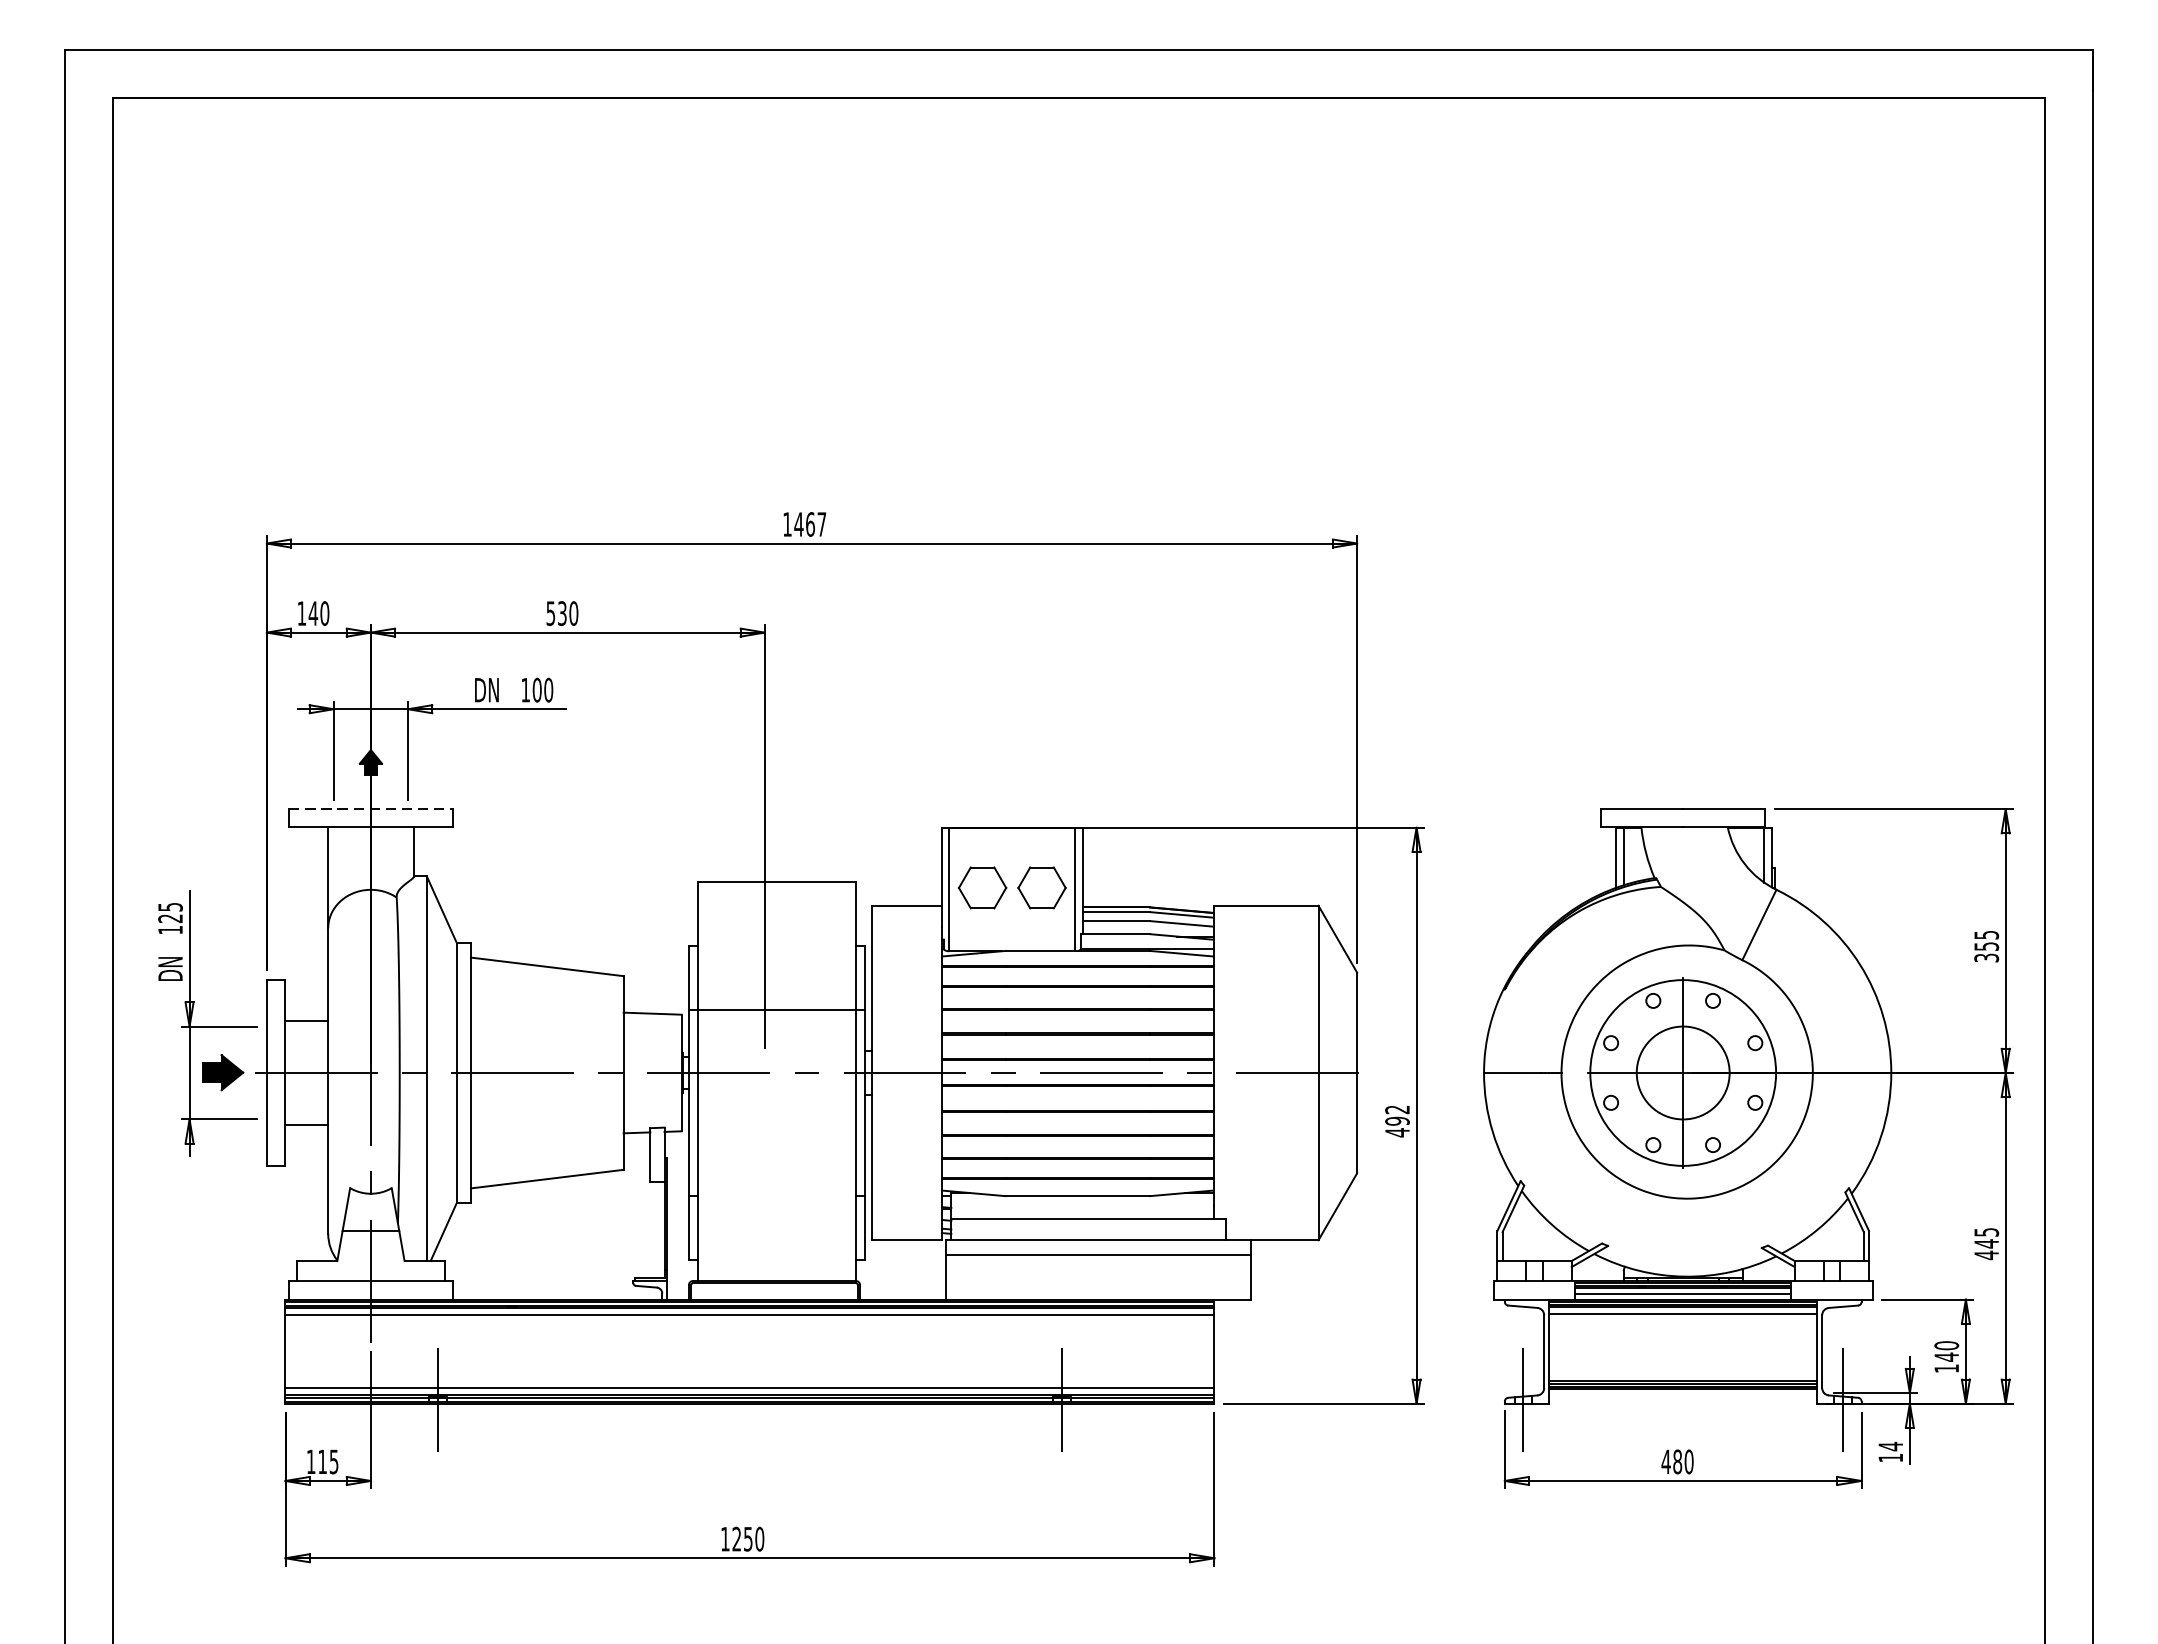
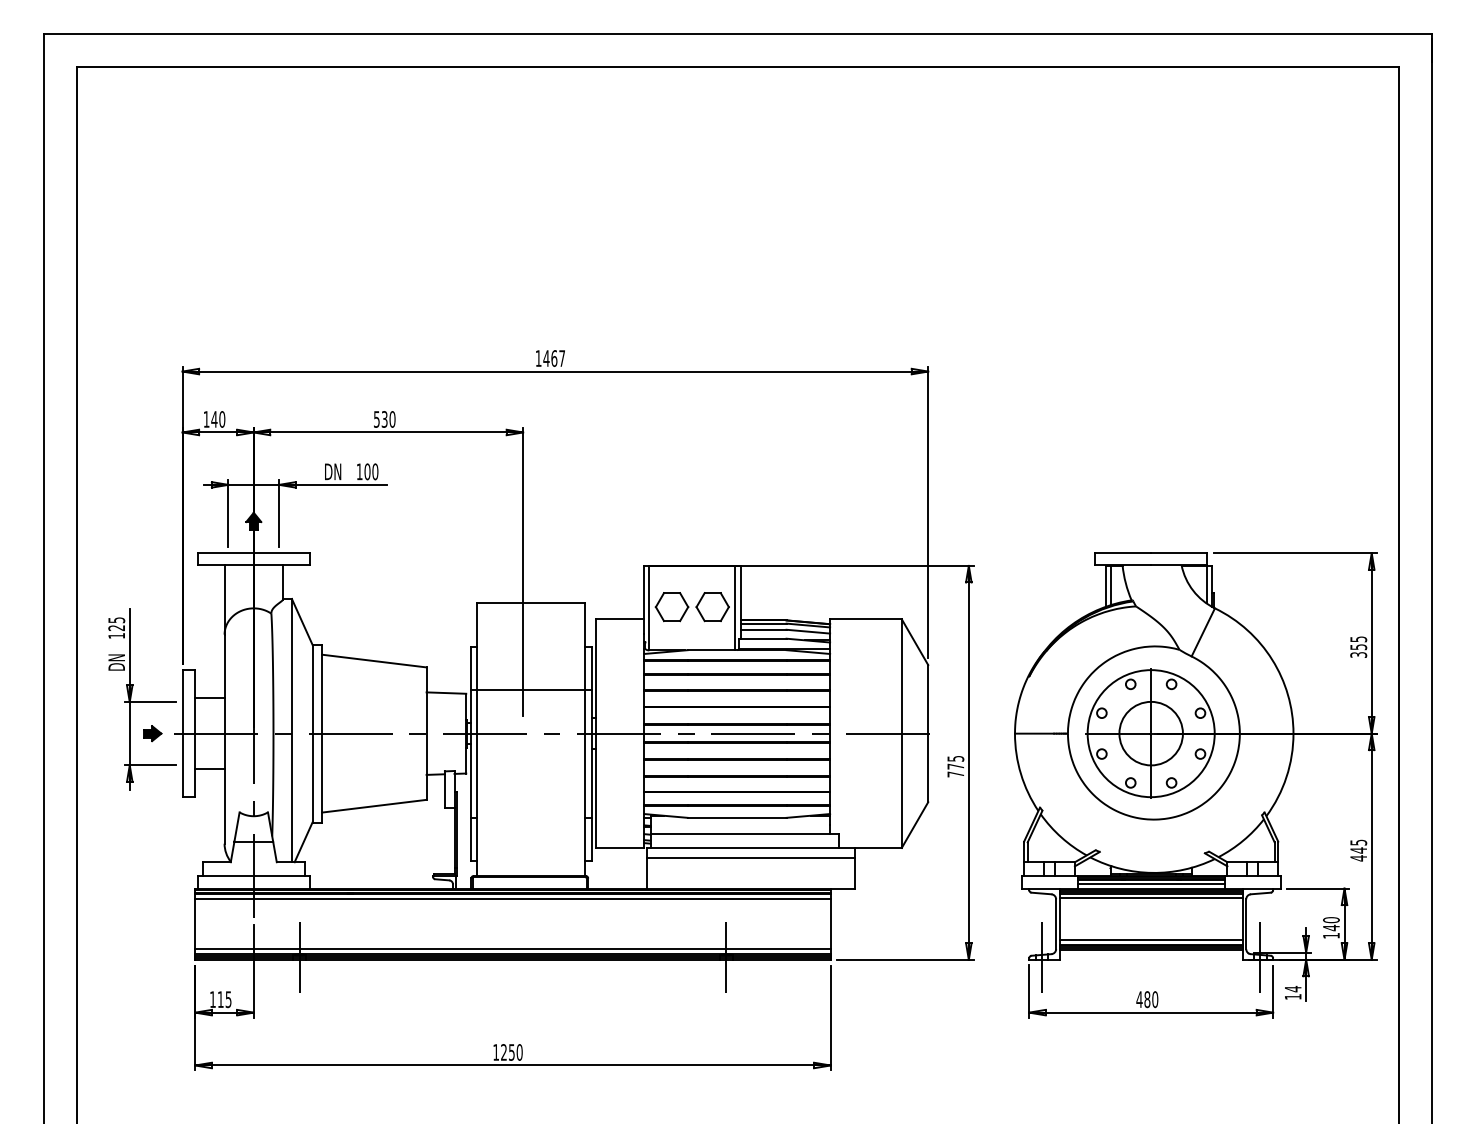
line: (370, 809) -> (253, 553), dashed -> solid
part: (222, 1072) -> (152, 733), size x0.62
text: (1397, 1121) -> (955, 766), 492 -> 775
line: (1682, 1375) -> (1150, 940), added

